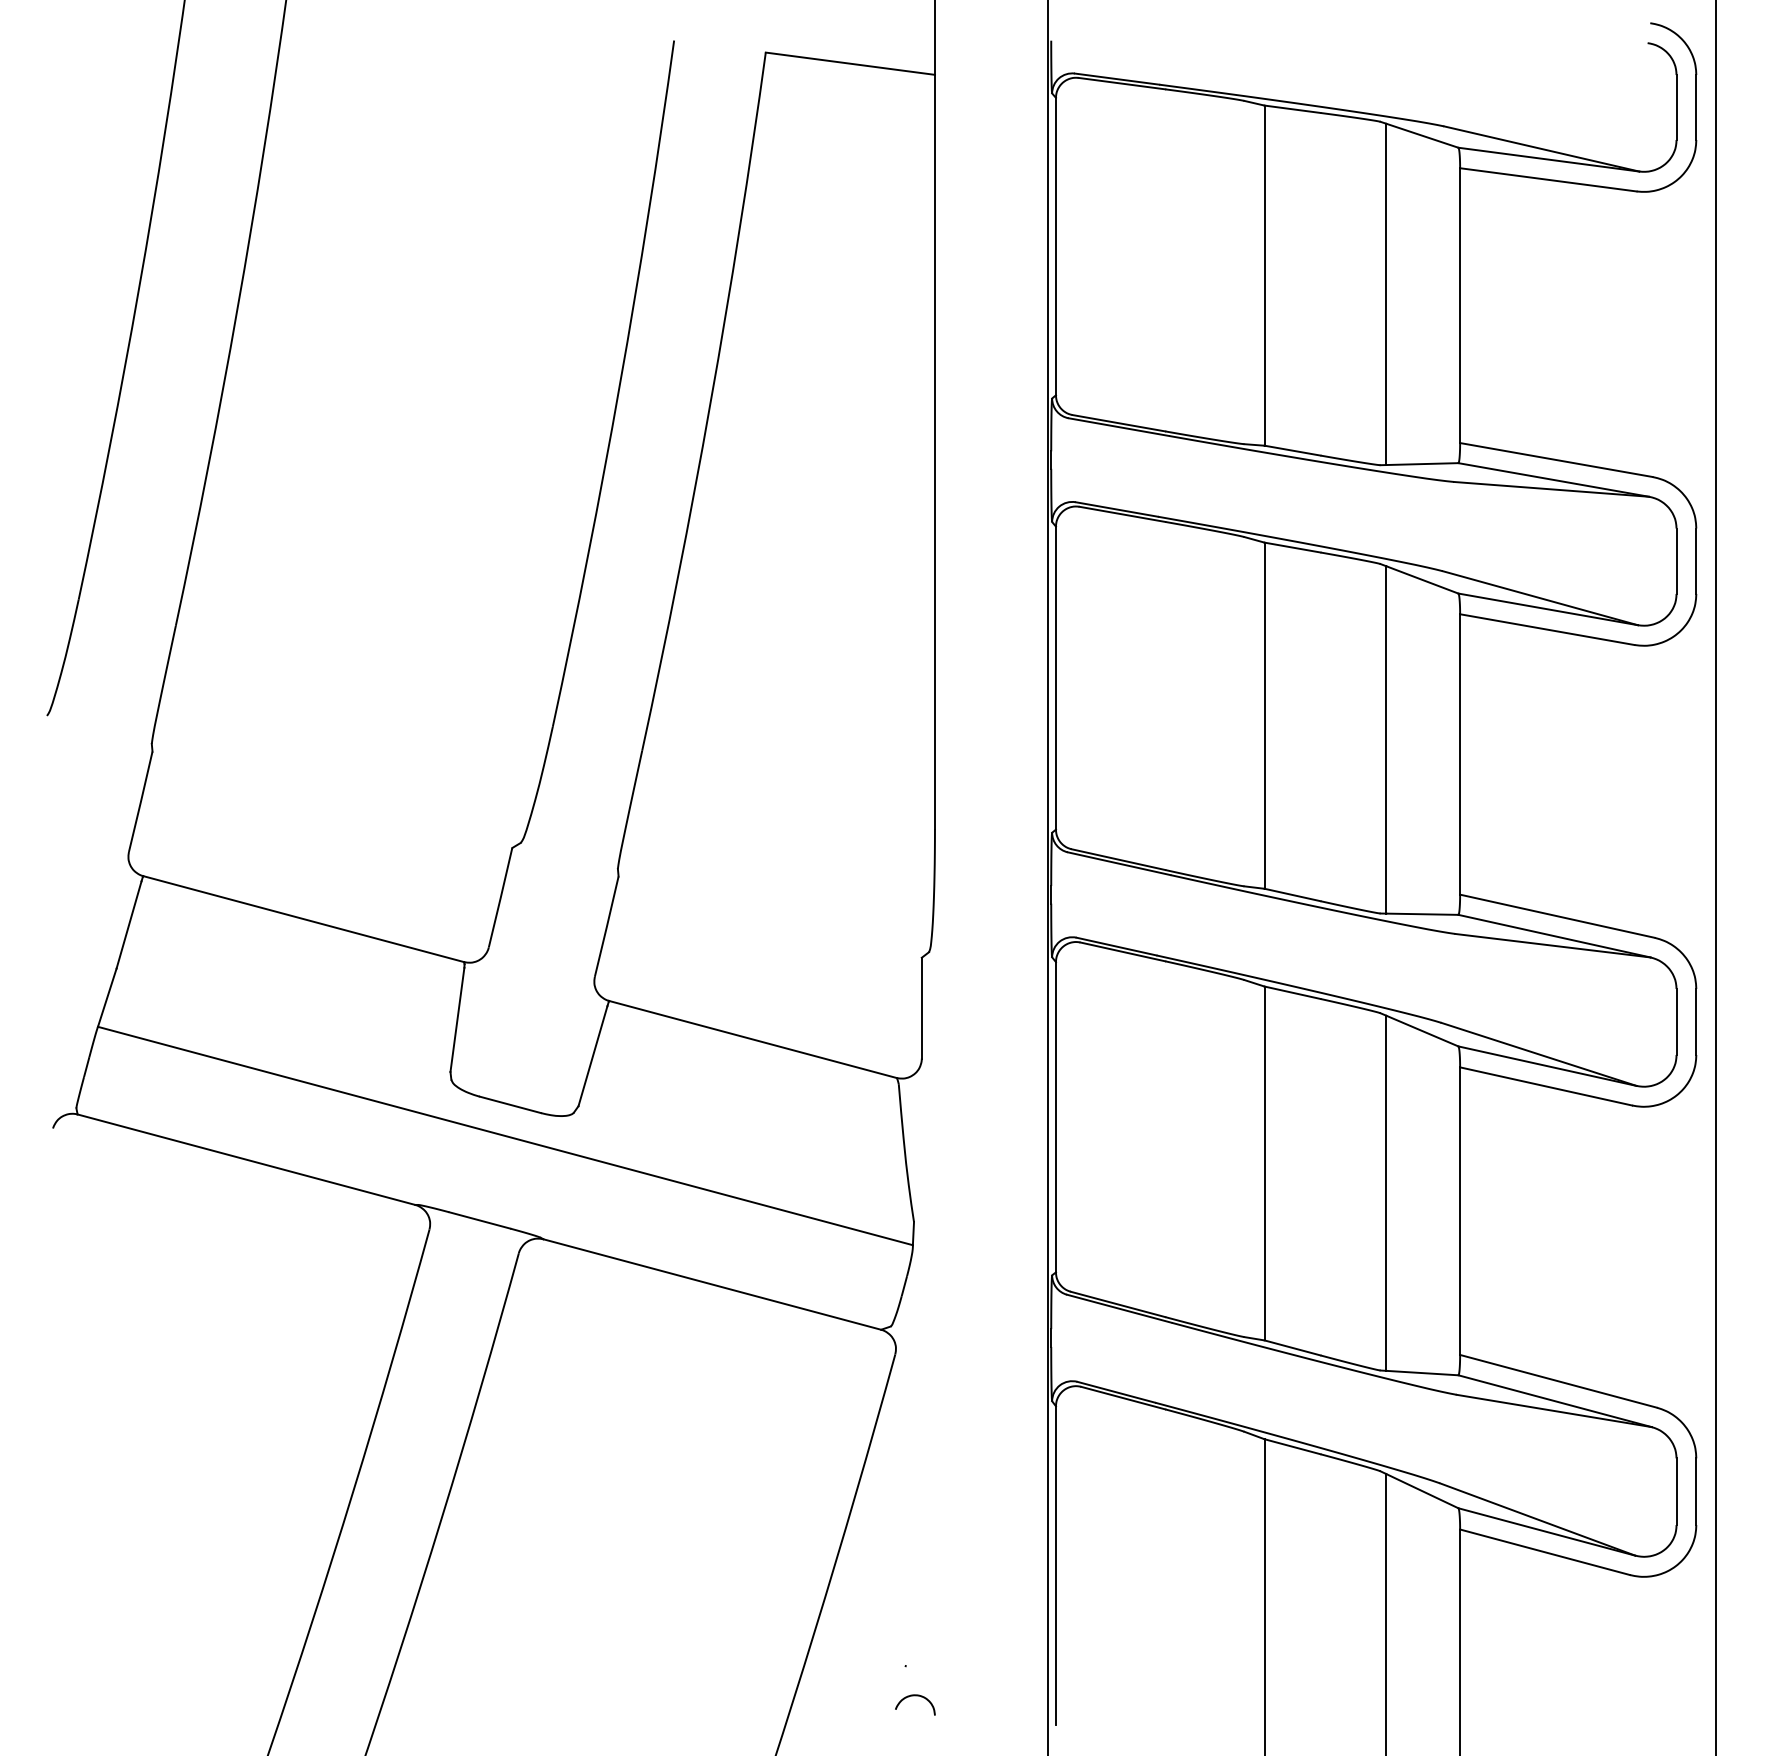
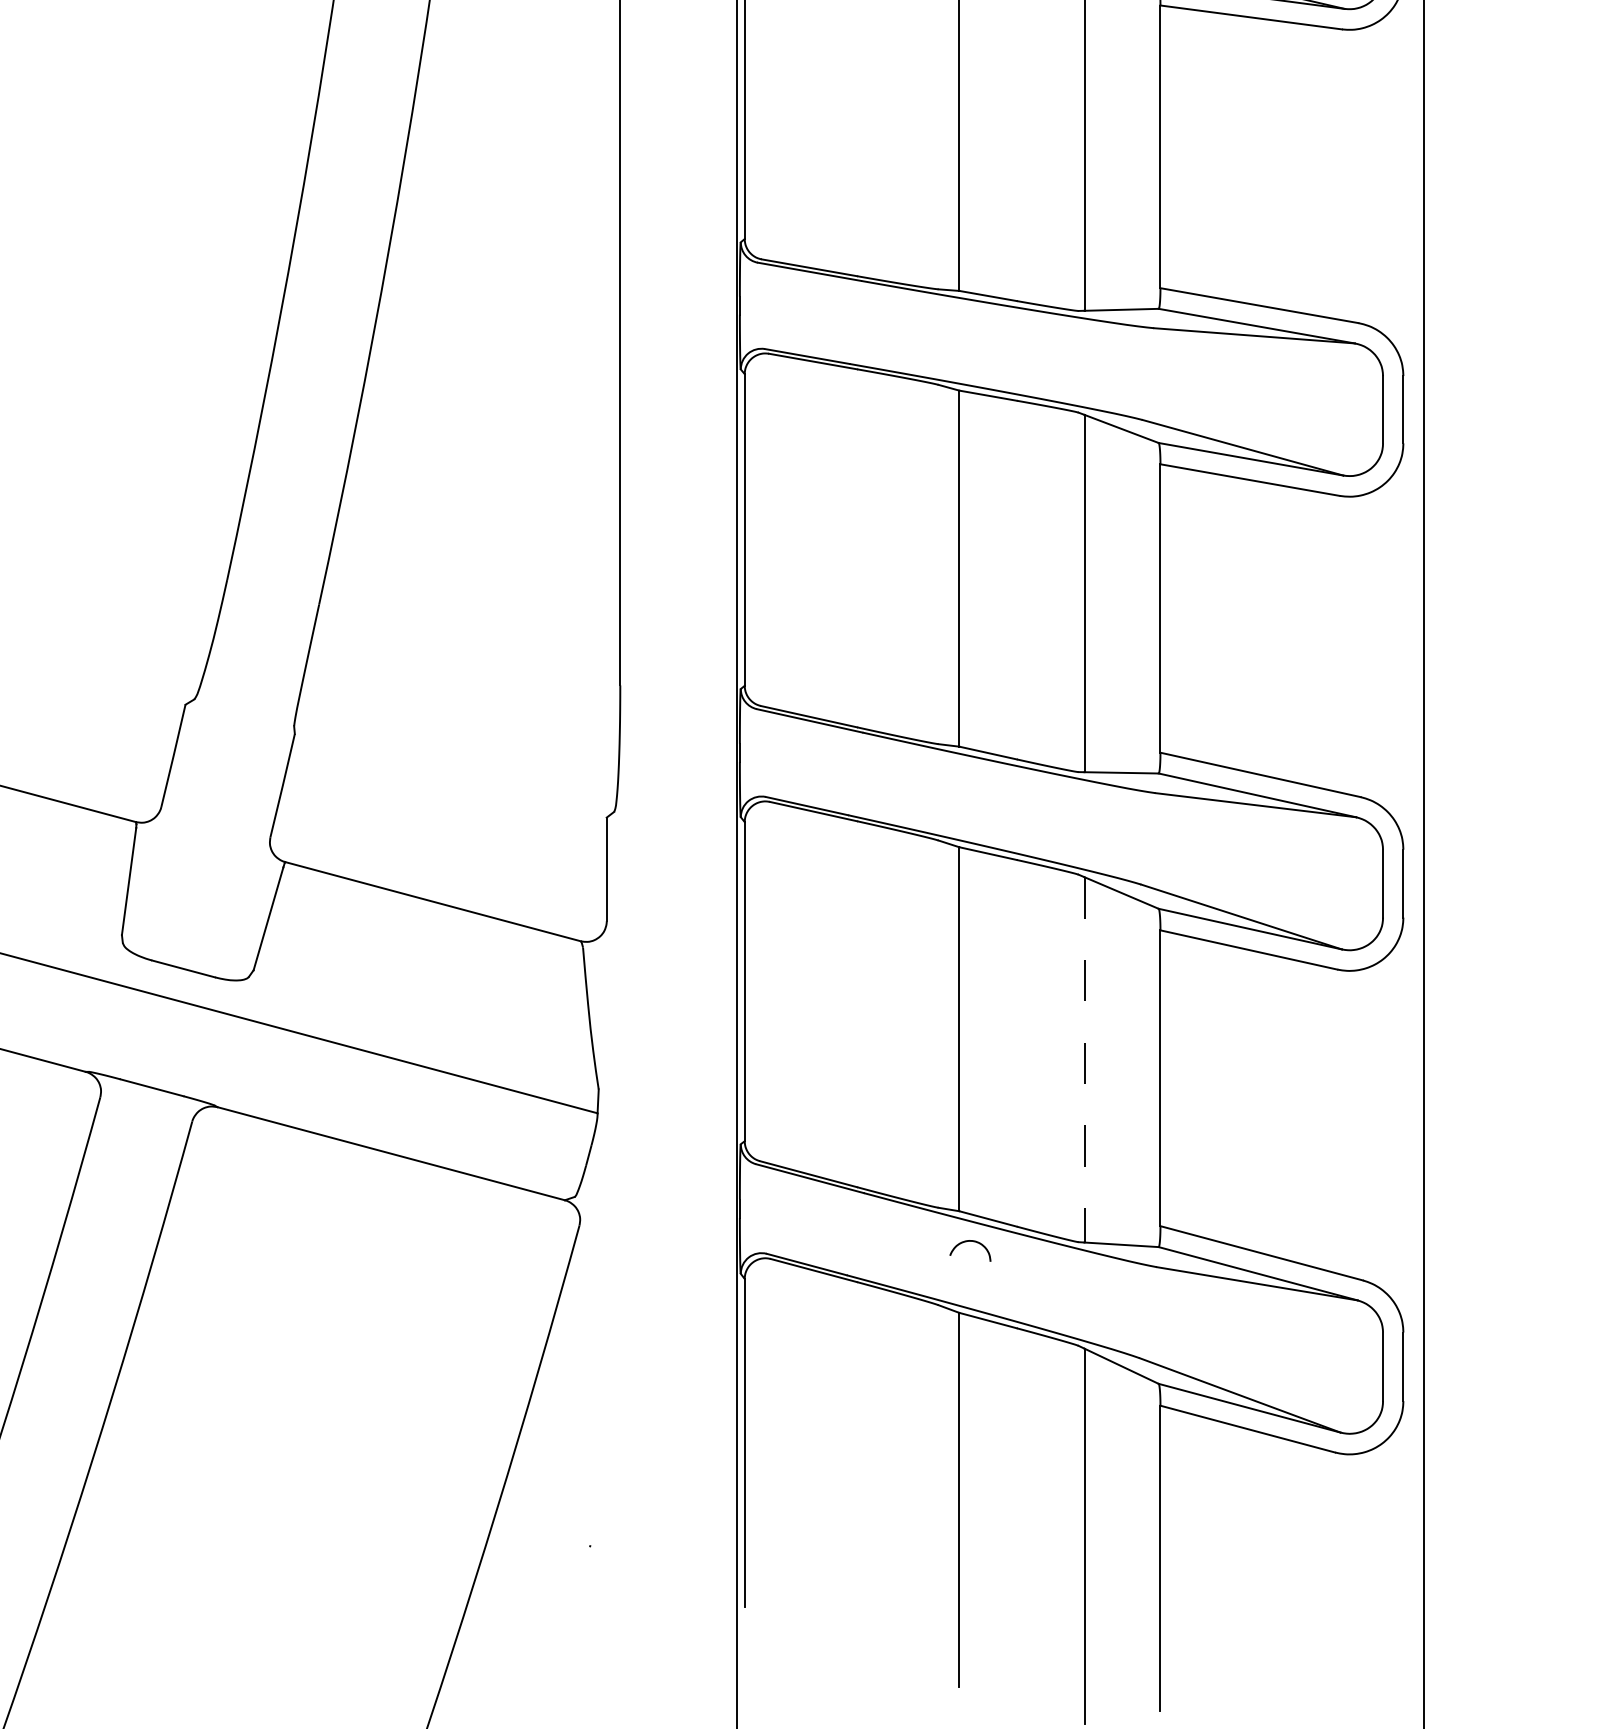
line: (1386, 1193) -> (1084, 1060), solid -> dashed
curve: (915, 1696) -> (970, 1242), moved

